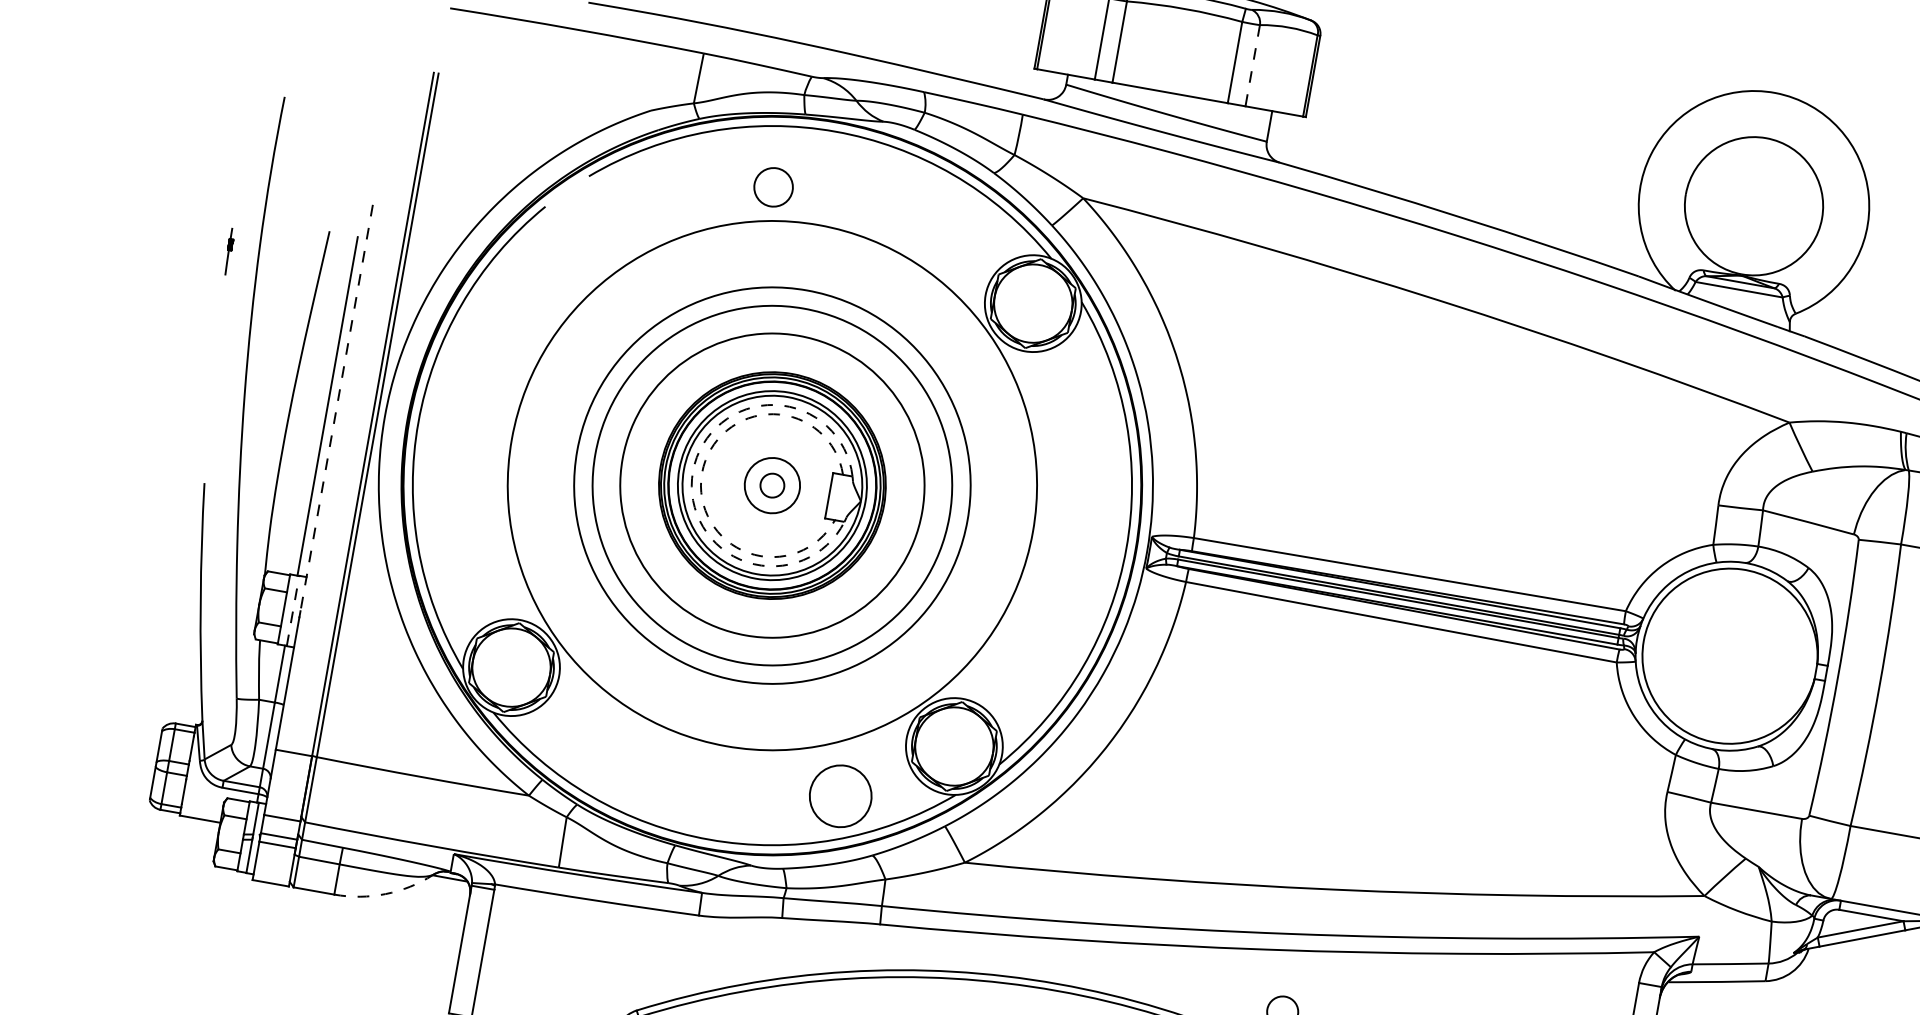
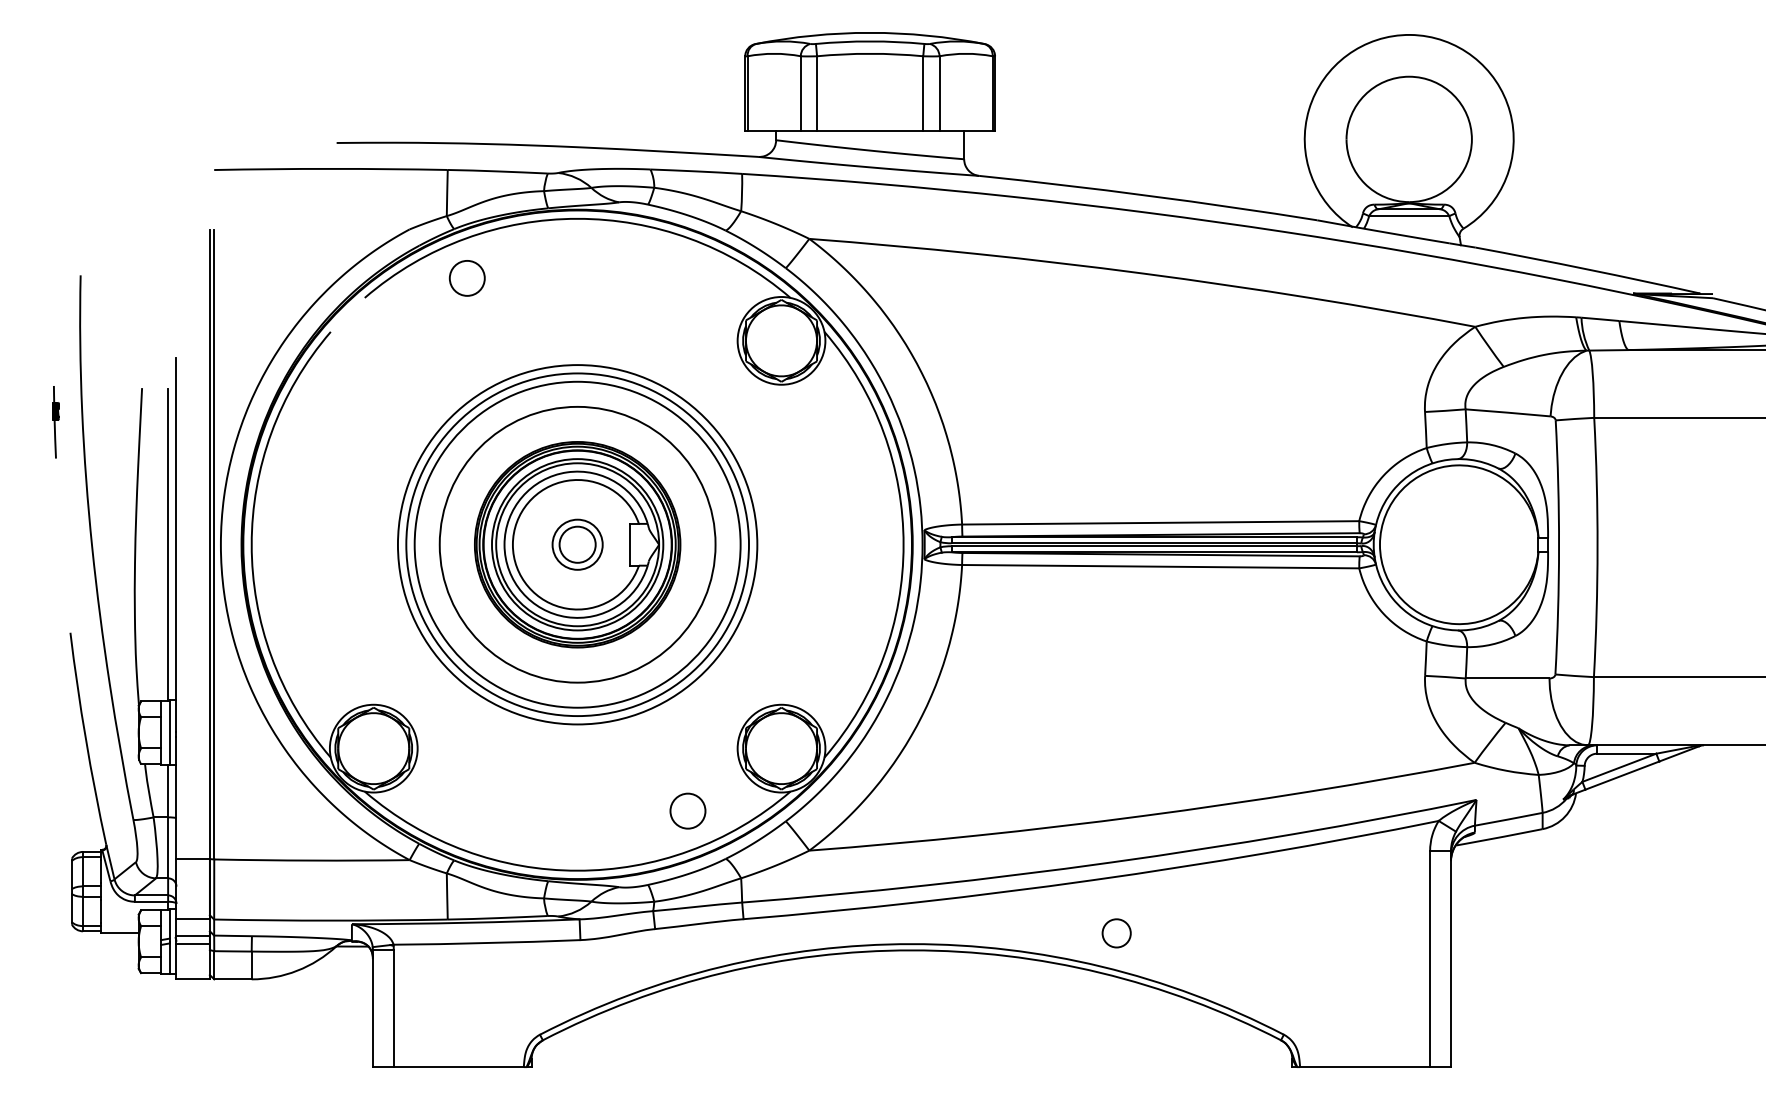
line: (1252, 66) -> (939, 94), dashed -> solid
circle: (772, 187) -> (466, 278), moved
part: (228, 251) -> (55, 422), size x1.67
line: (336, 408) -> (176, 545), dashed -> solid
arc: (693, 471) -> (504, 544), dashed -> solid
arc: (701, 472) -> (512, 544), dashed -> solid
circle: (772, 485) -> (577, 544), size x0.71
circle: (772, 485) -> (577, 544), size x1.67
line: (292, 610) -> (169, 732), dashed -> solid
circle: (840, 795) -> (687, 810), size x0.62
arc: (385, 893) -> (297, 970), dashed -> solid

